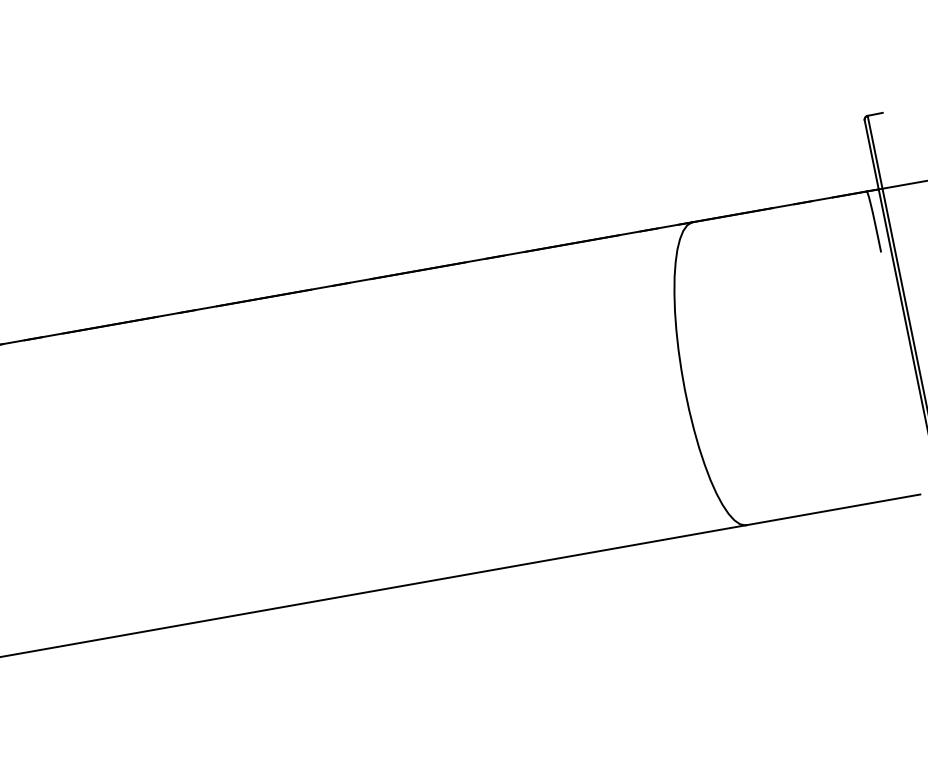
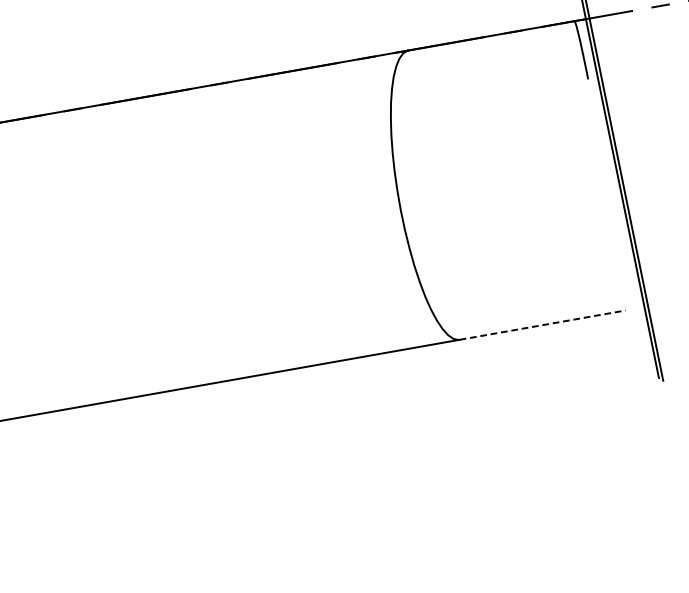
line: (833, 509) -> (542, 324), solid -> dashed

